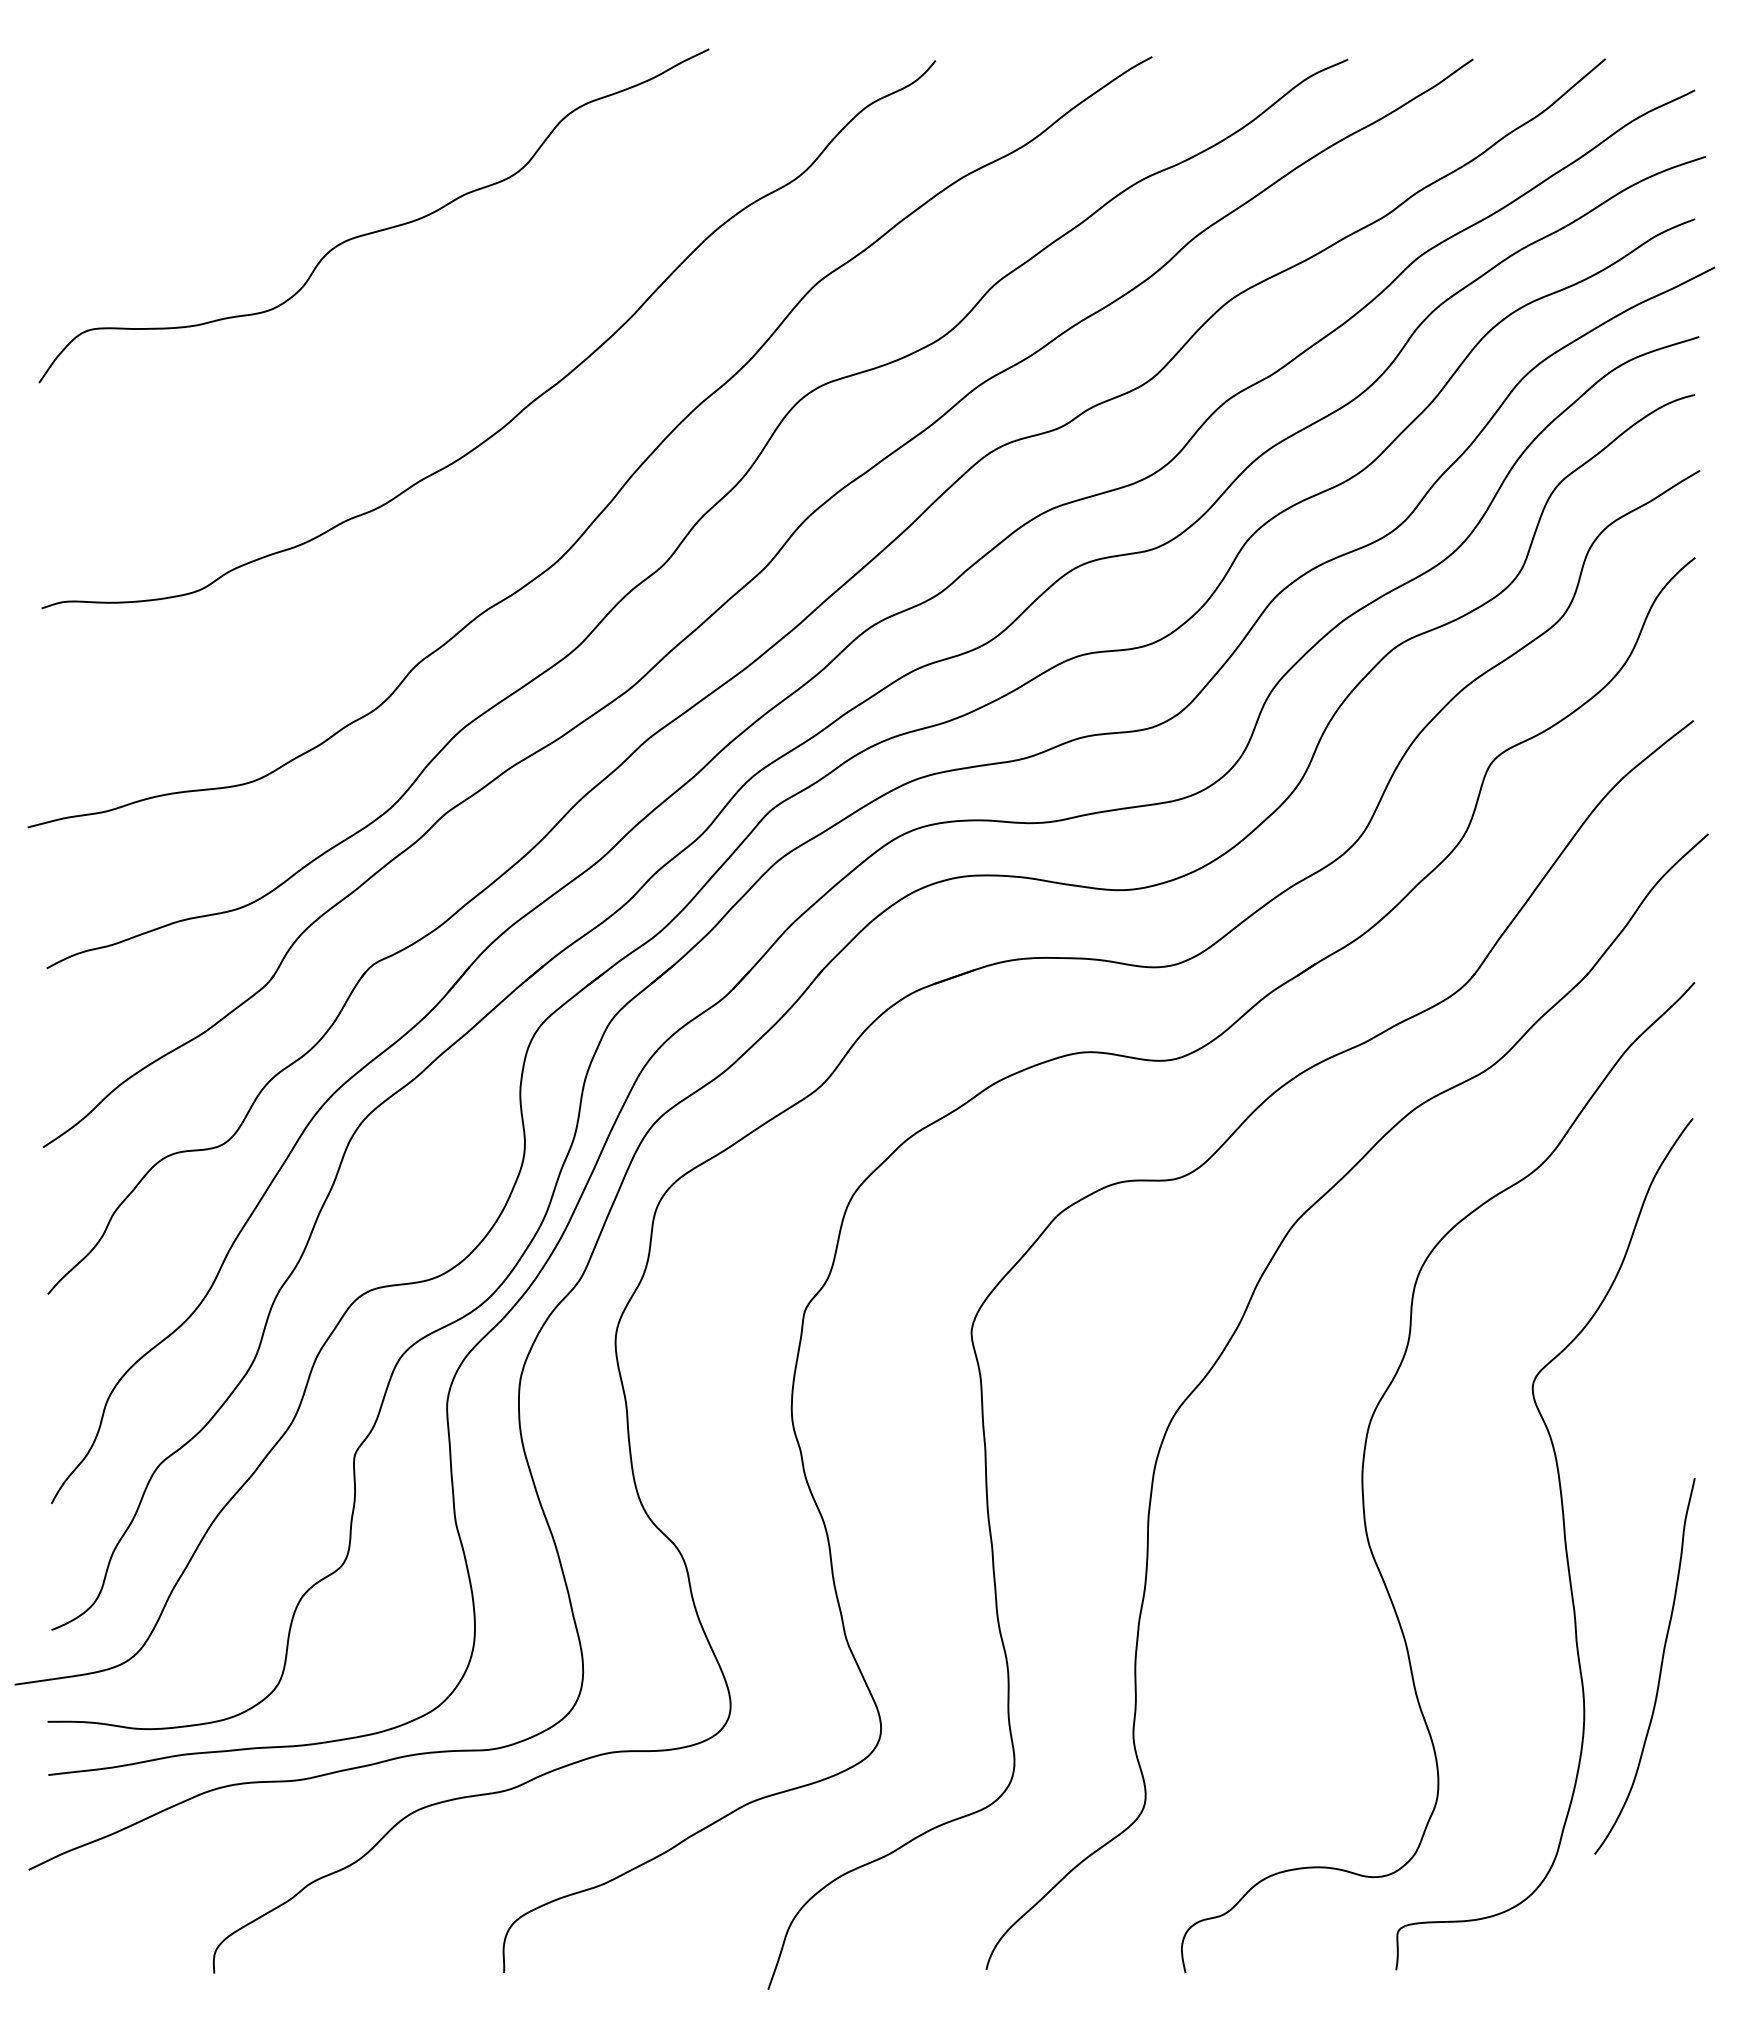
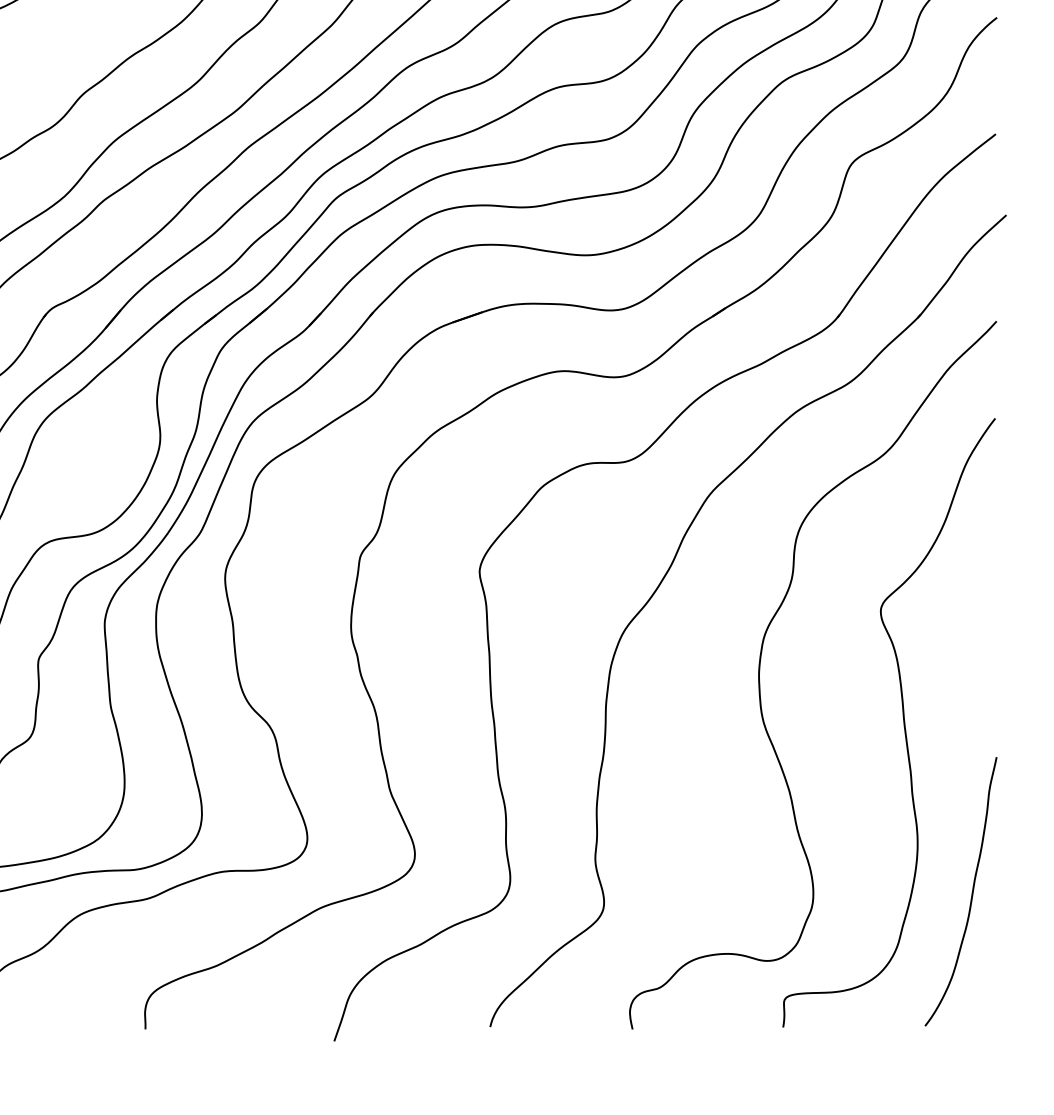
curve: (1659, 1671) -> (971, 895), moved

